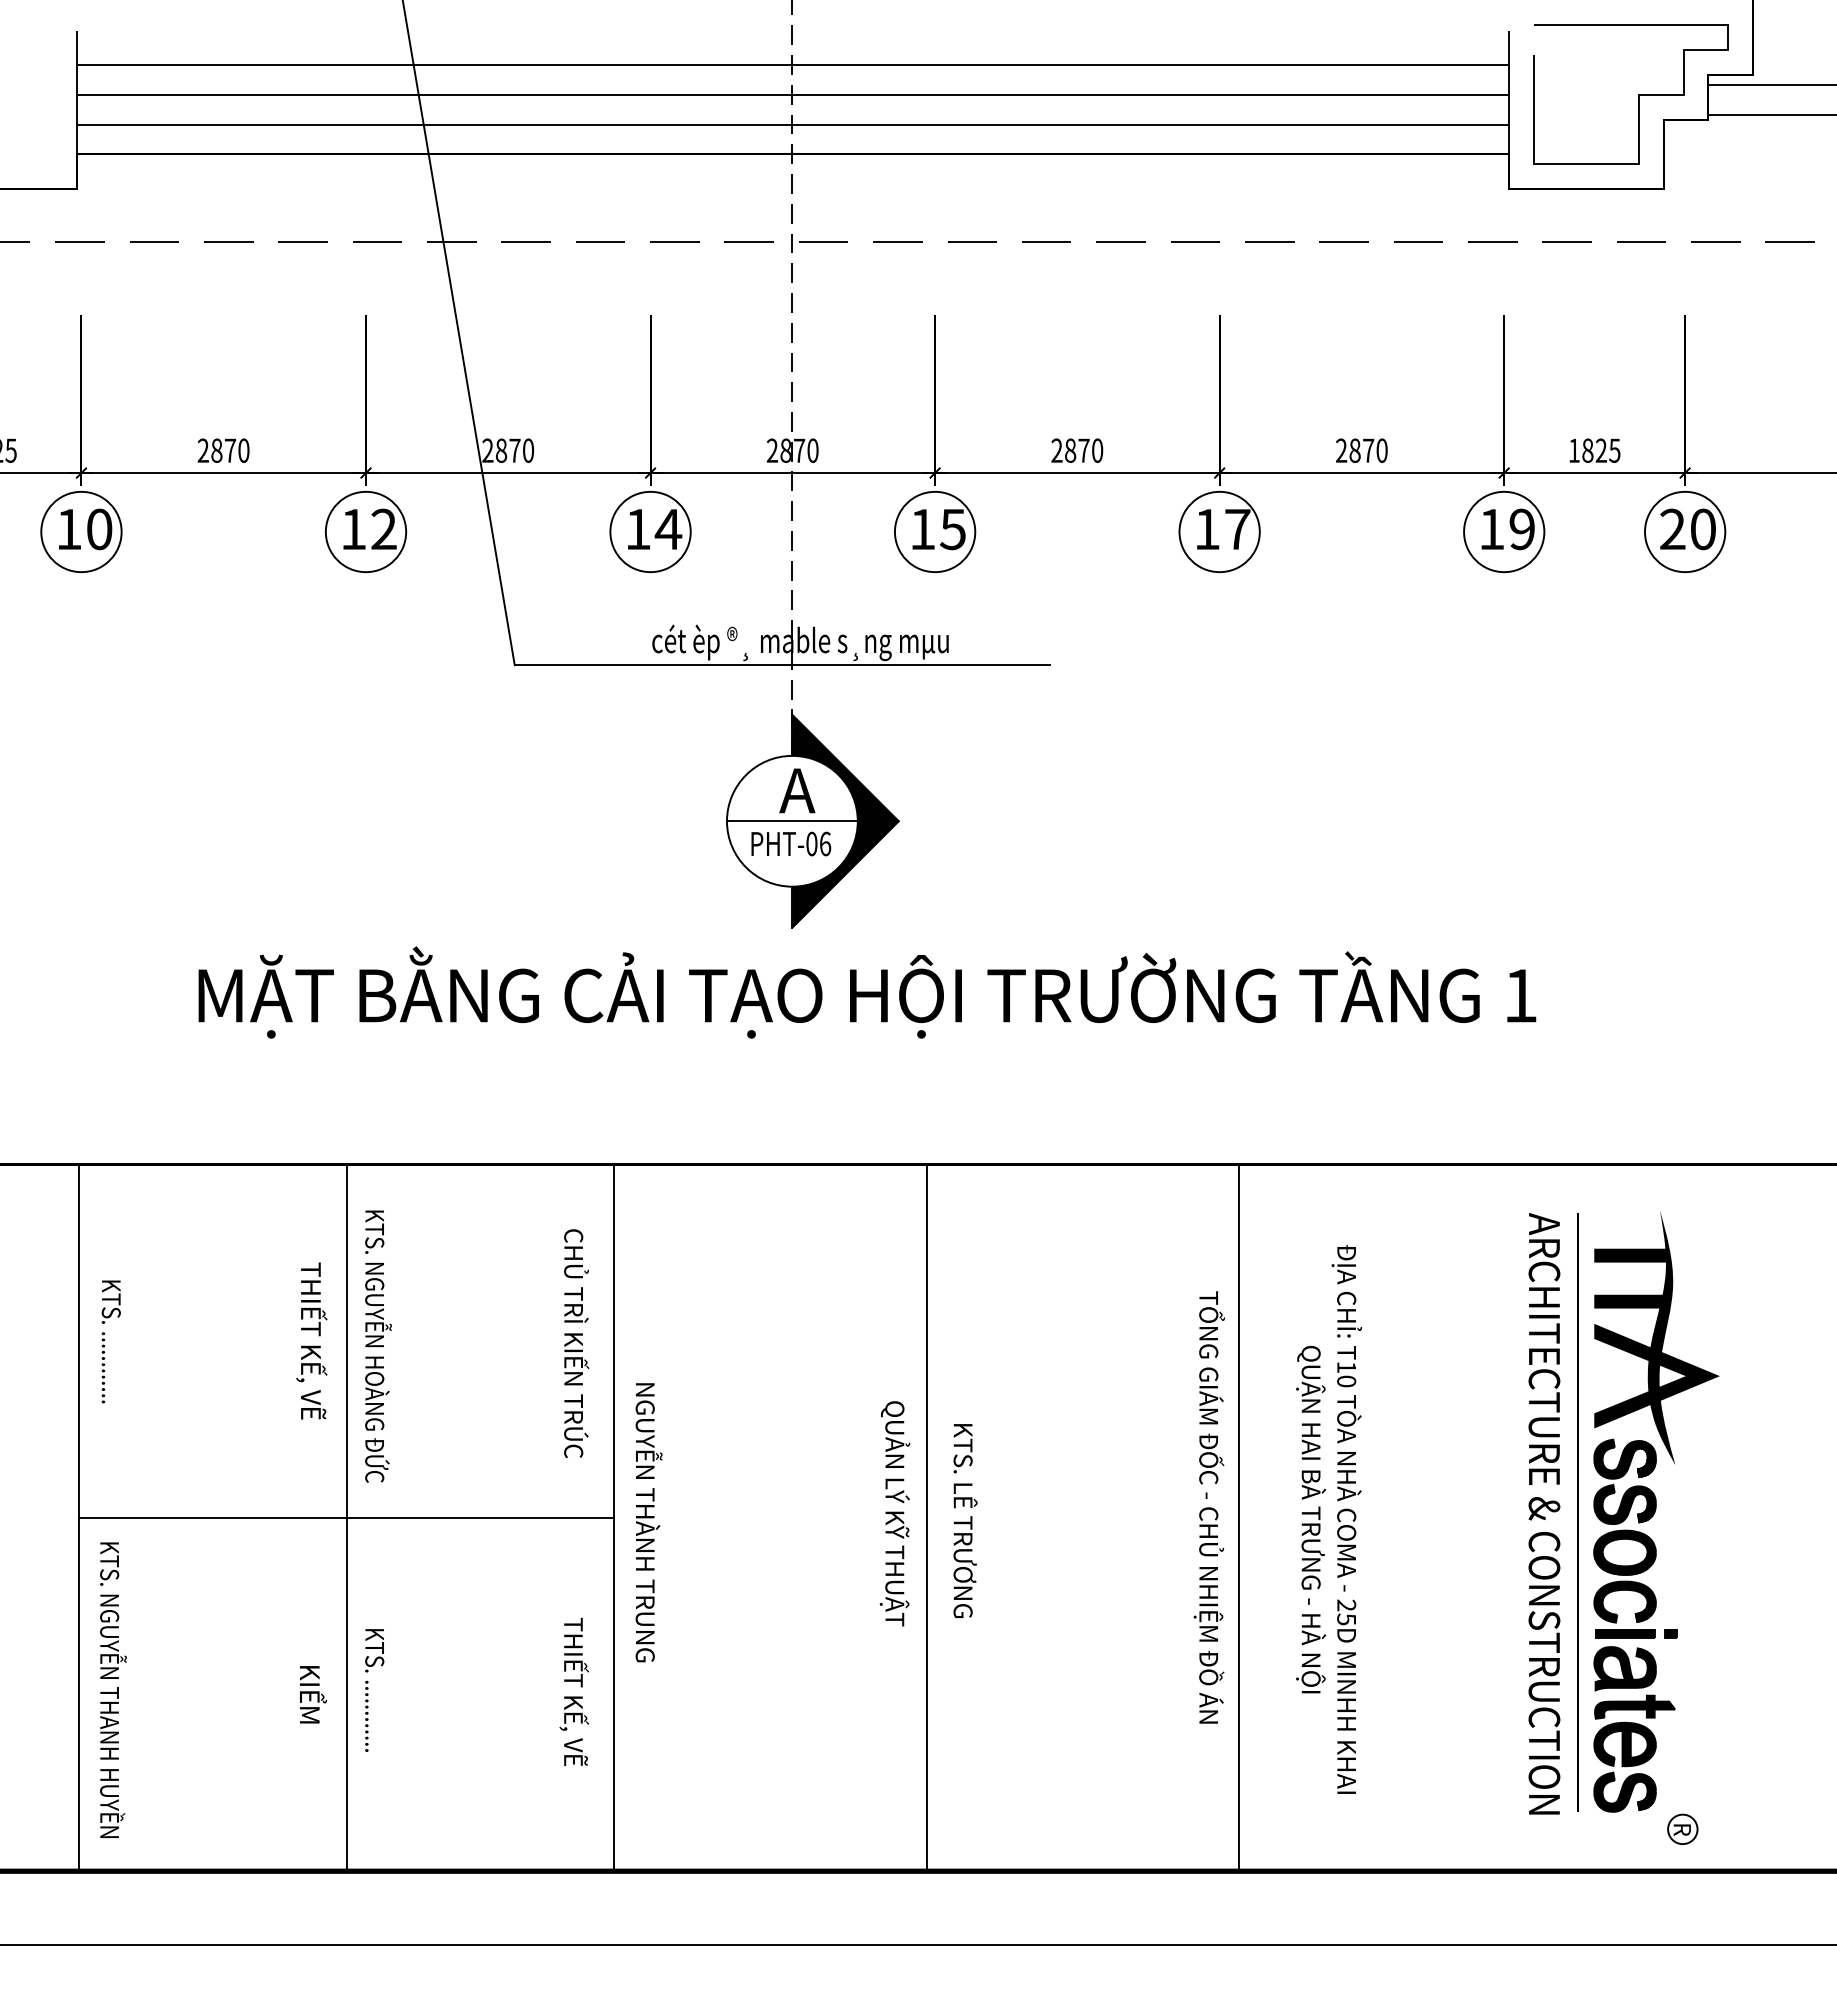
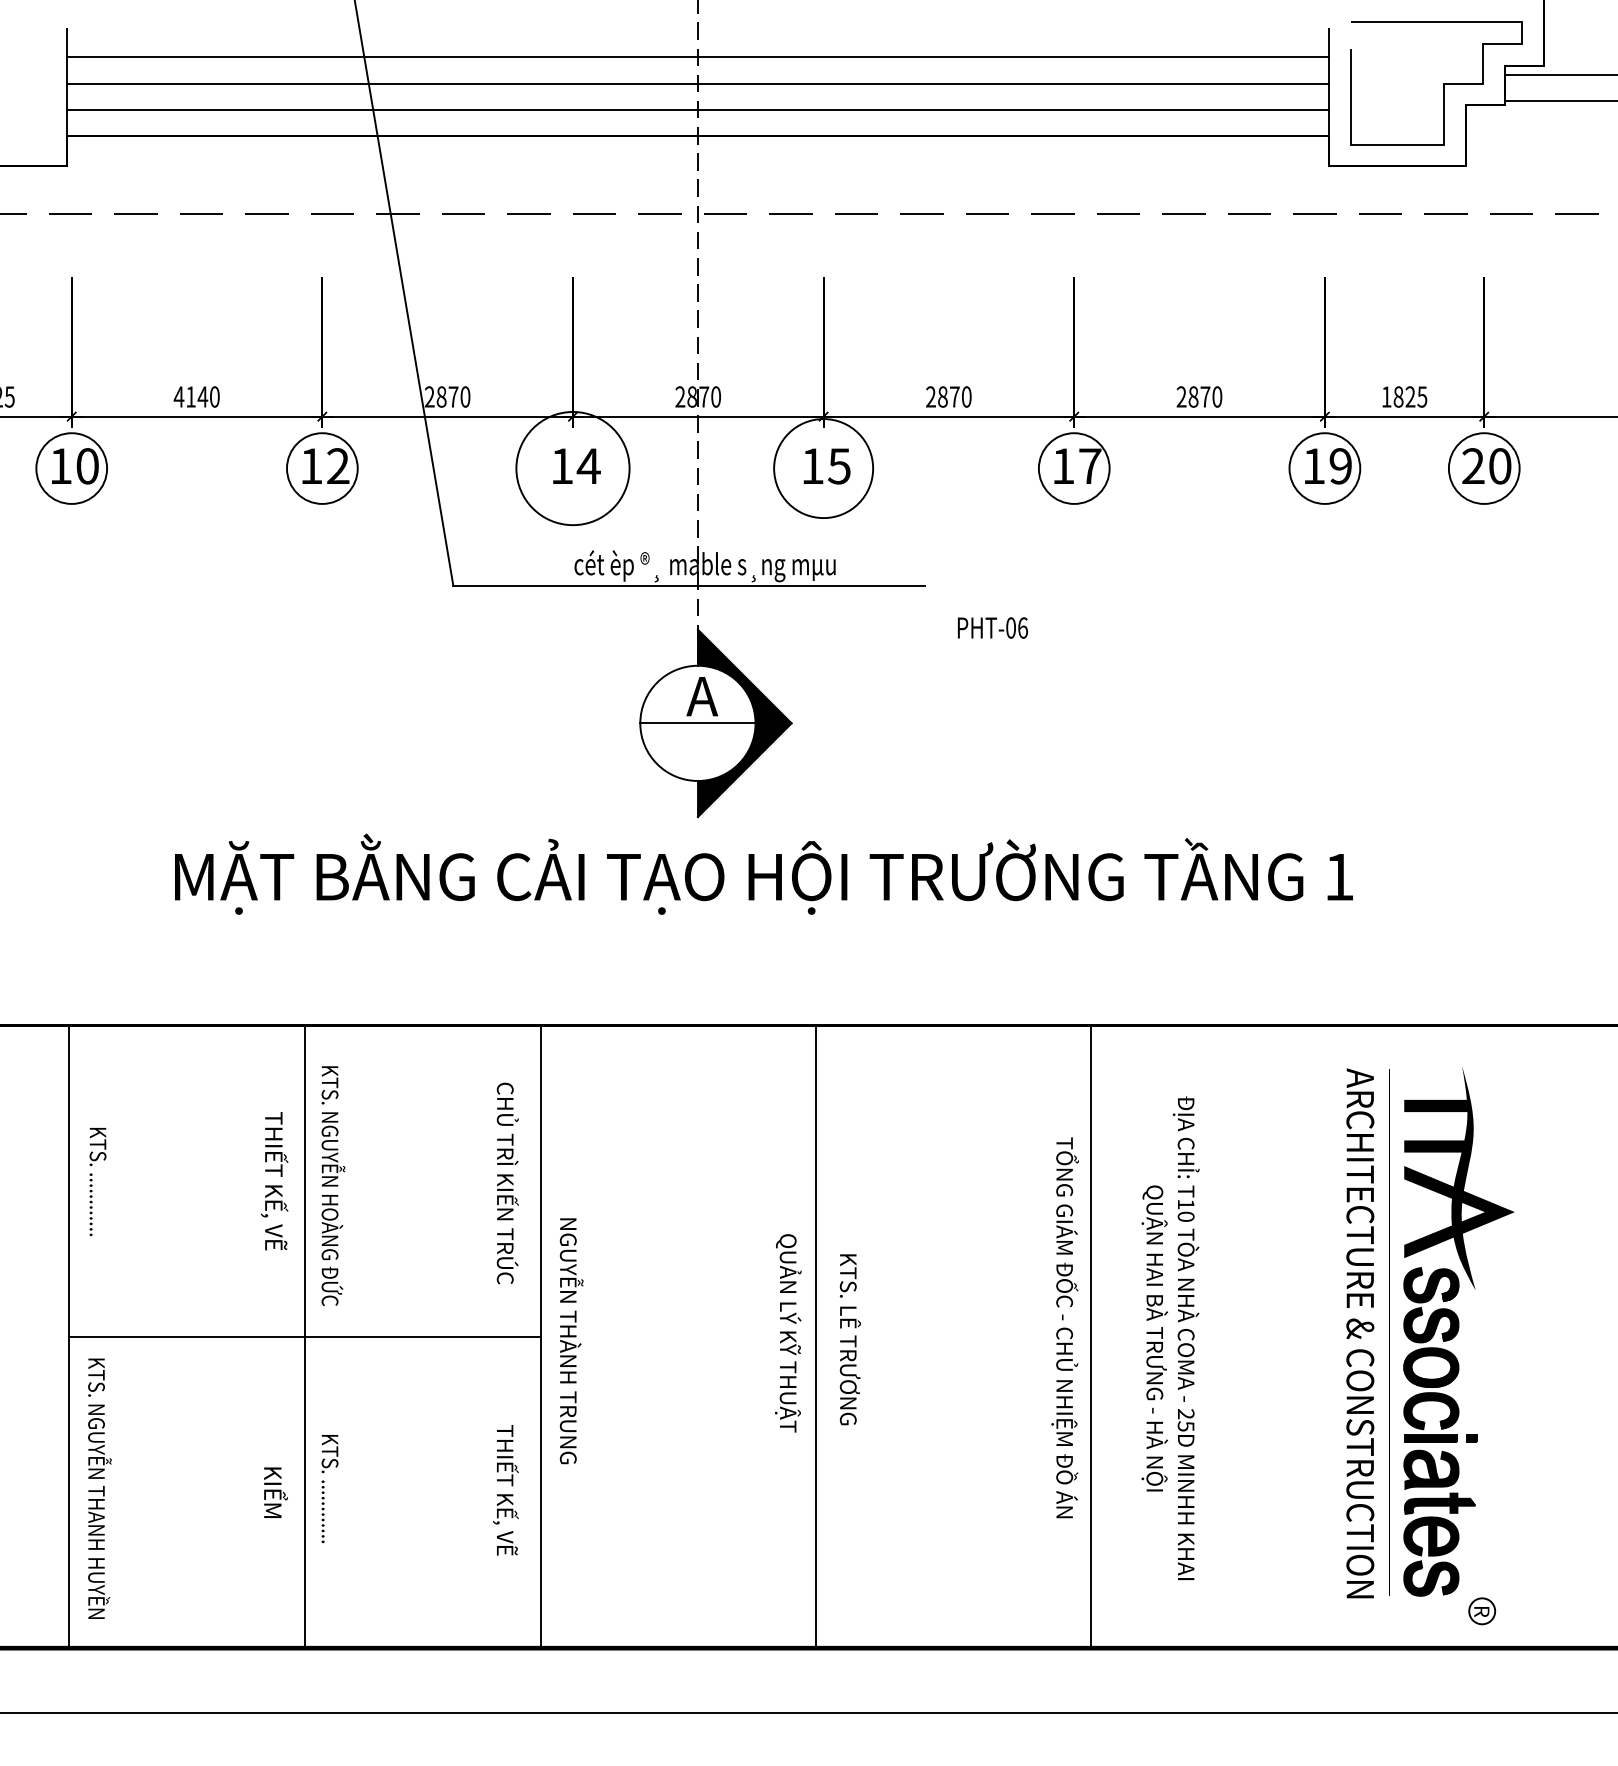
text: (216, 450) -> (190, 396), 2870 -> 4140
circle: (650, 531) -> (572, 468), size x1.6
circle: (934, 531) -> (823, 468), size x1.4
text: (791, 843) -> (993, 627), moved

